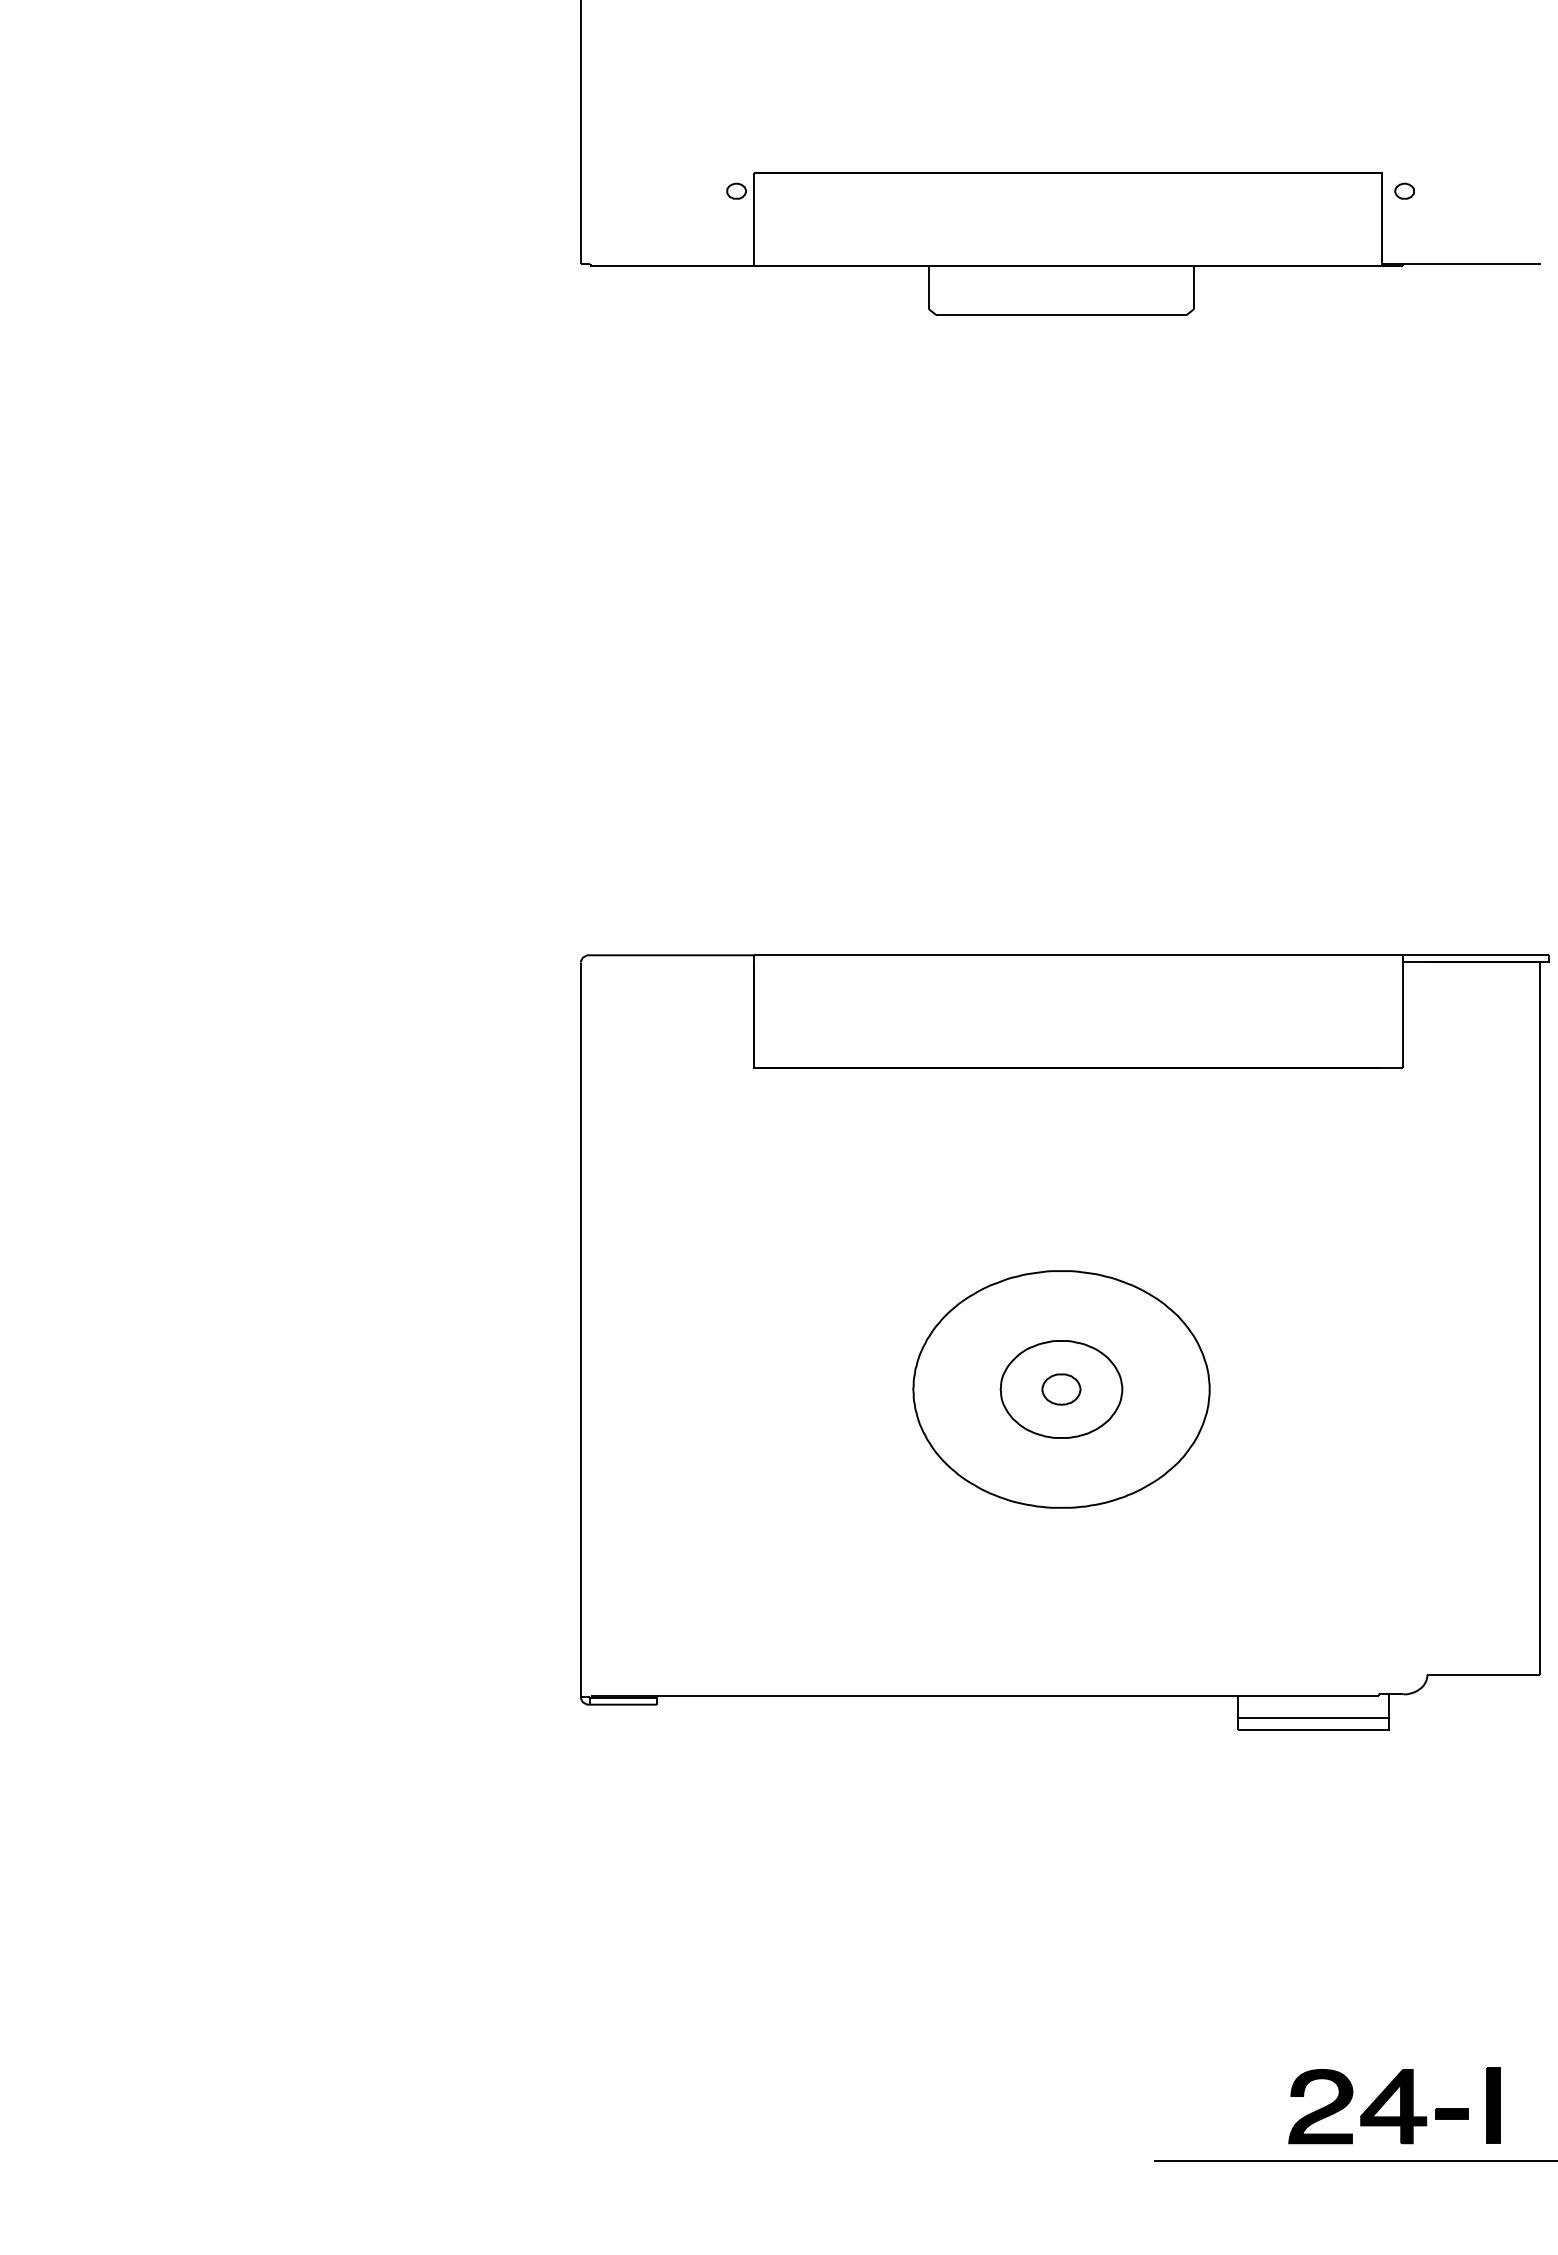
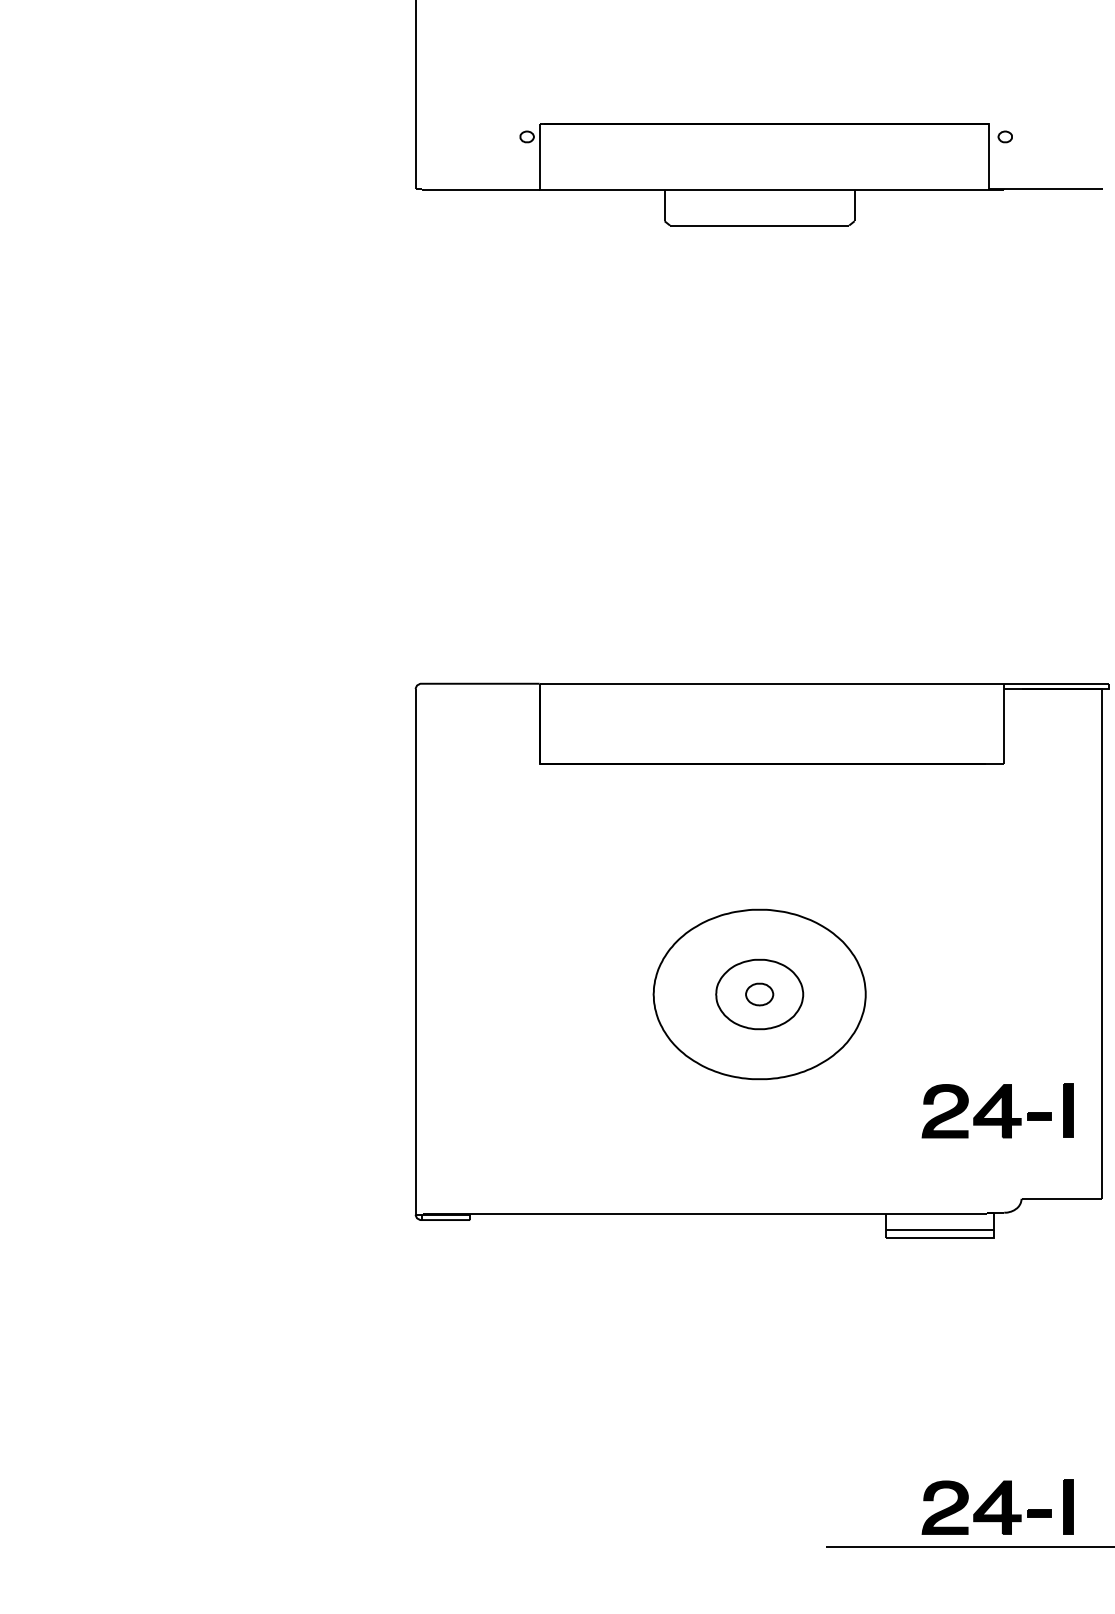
part: (1394, 1551) -> (998, 1110), added

